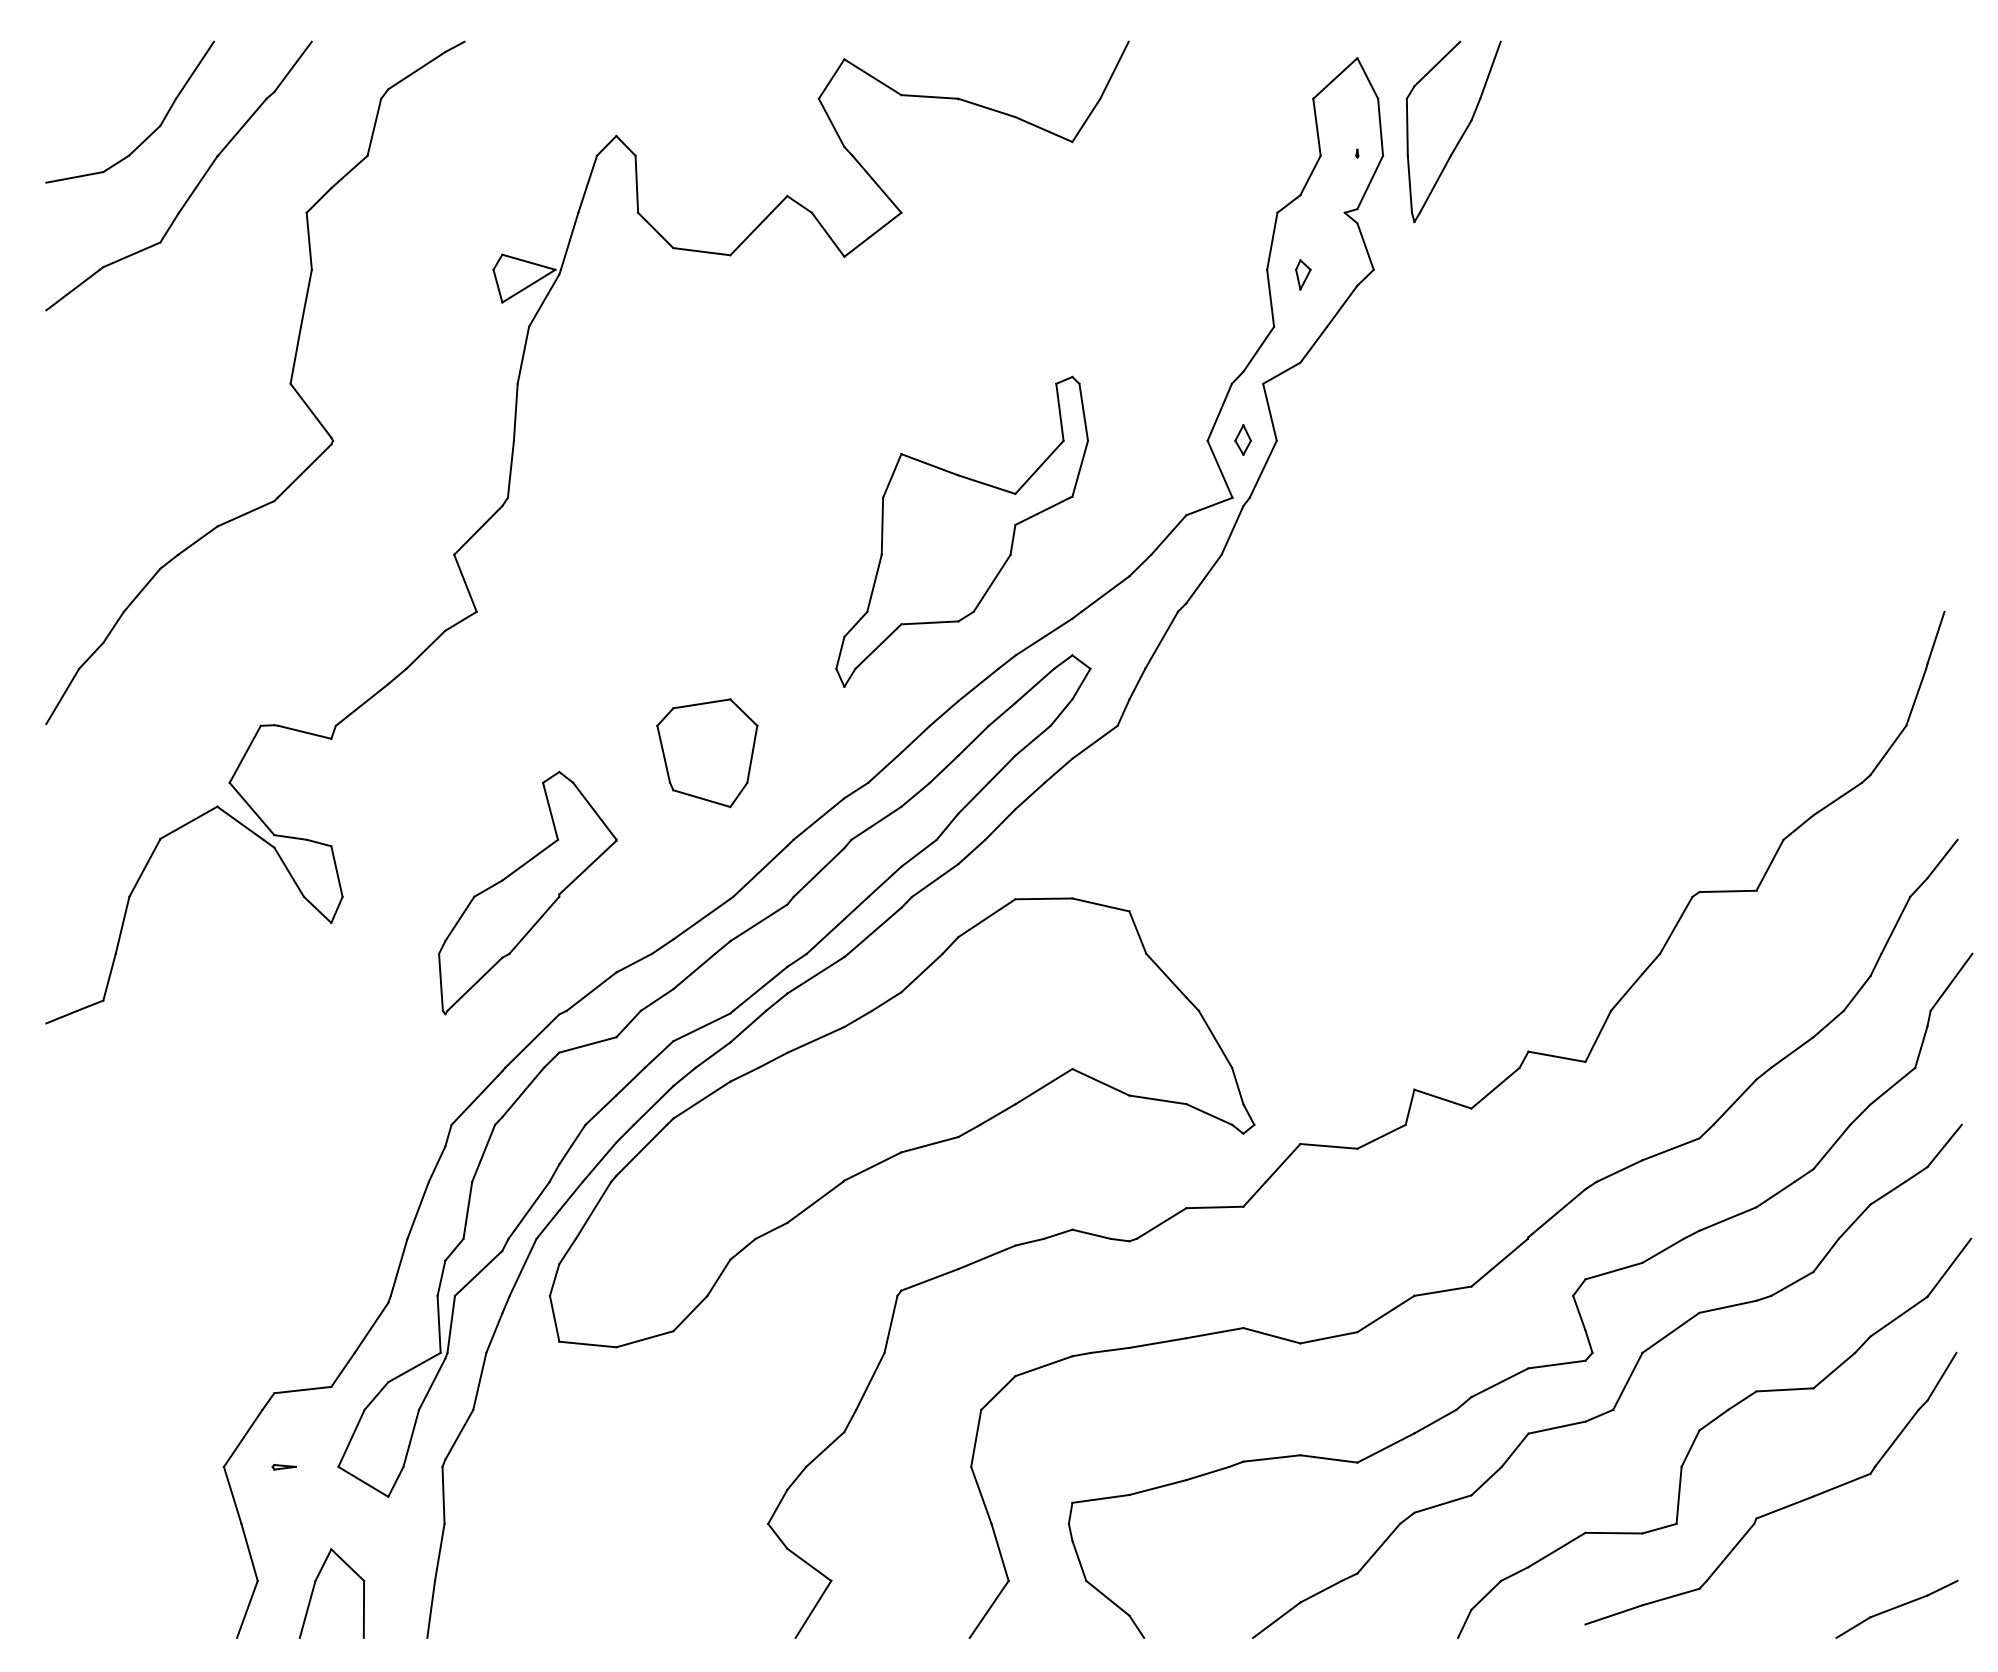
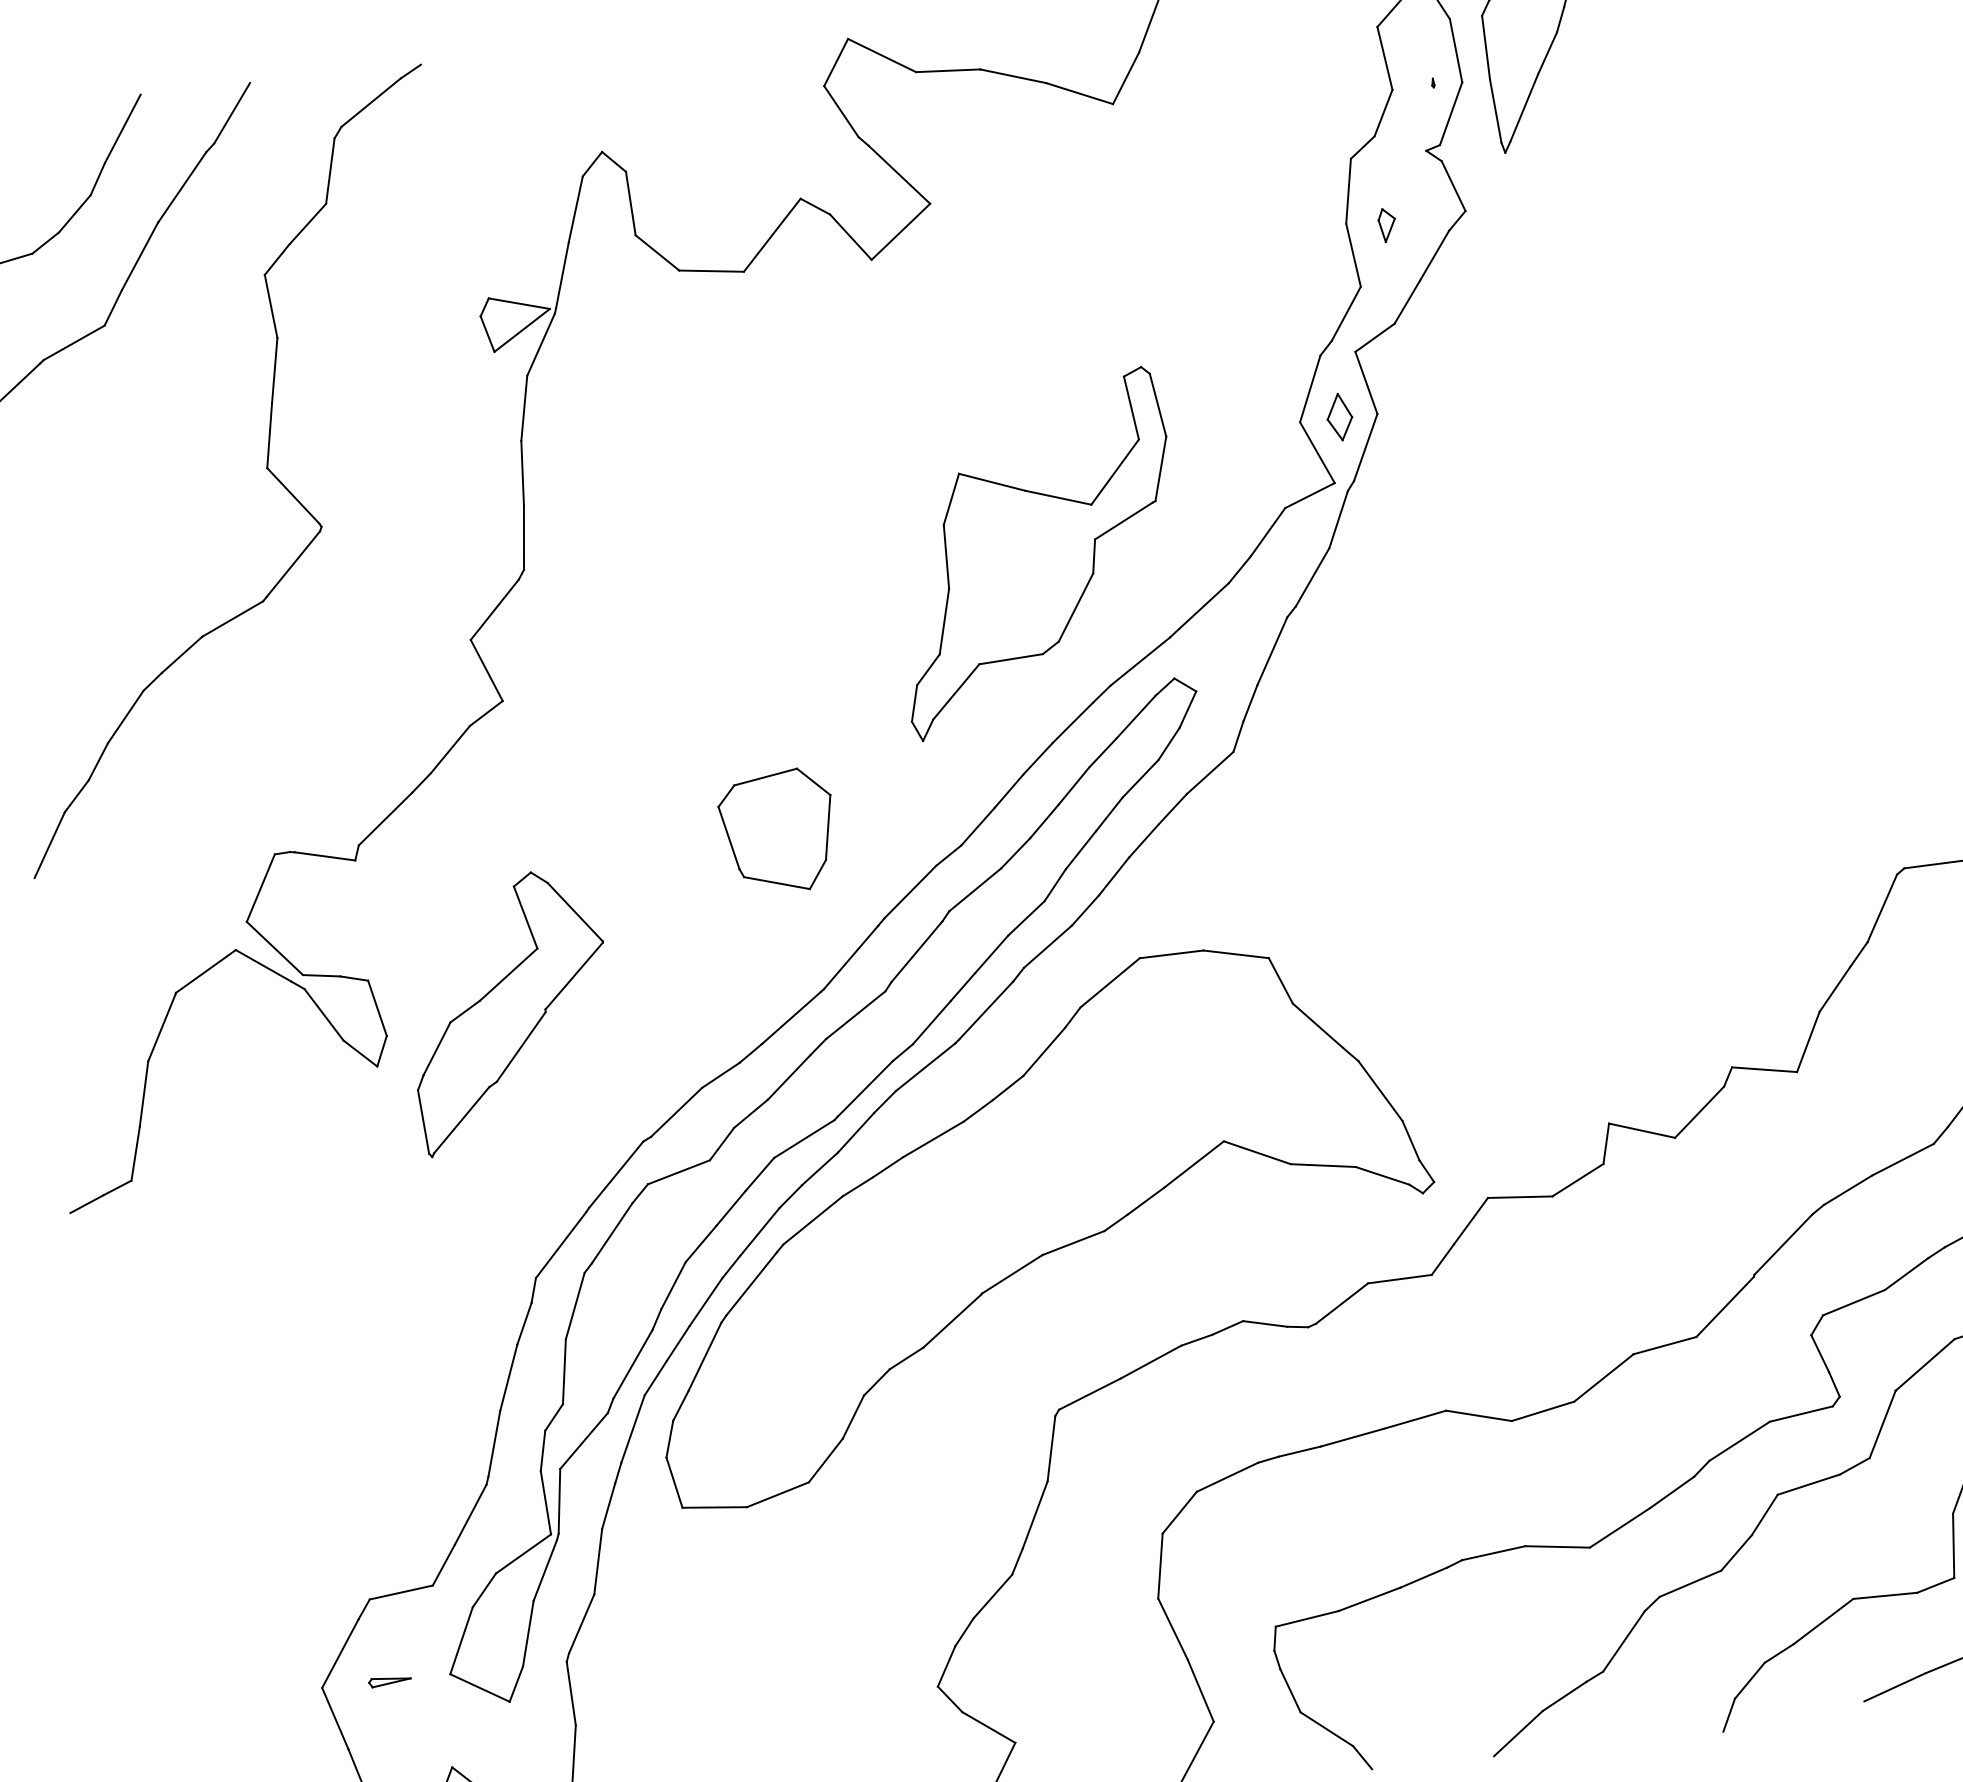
part: (1242, 439) -> (1338, 416), size x1.4
part: (527, 892) -> (509, 1011), moved
part: (283, 1466) -> (388, 1680), size x1.6

